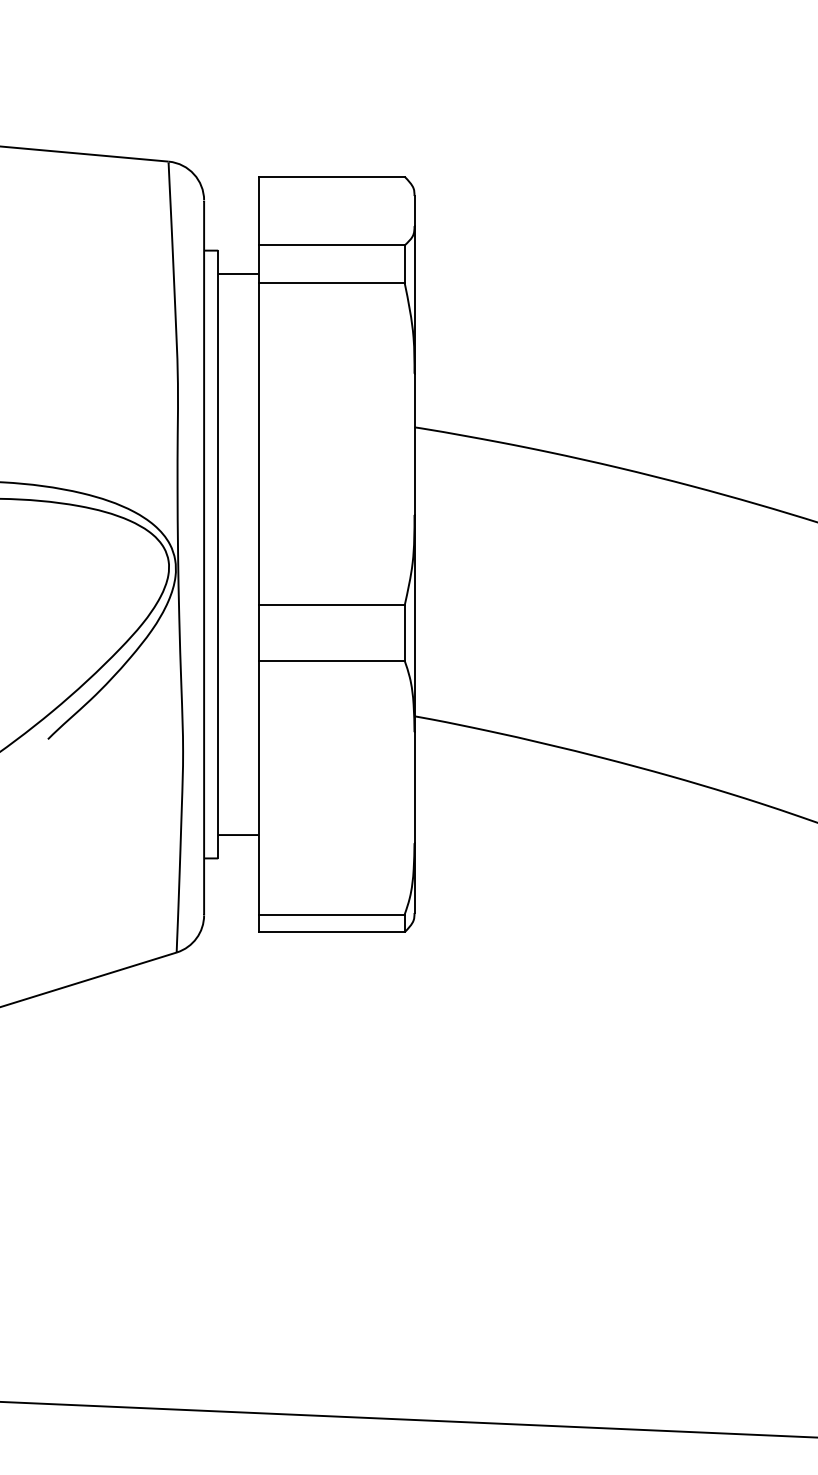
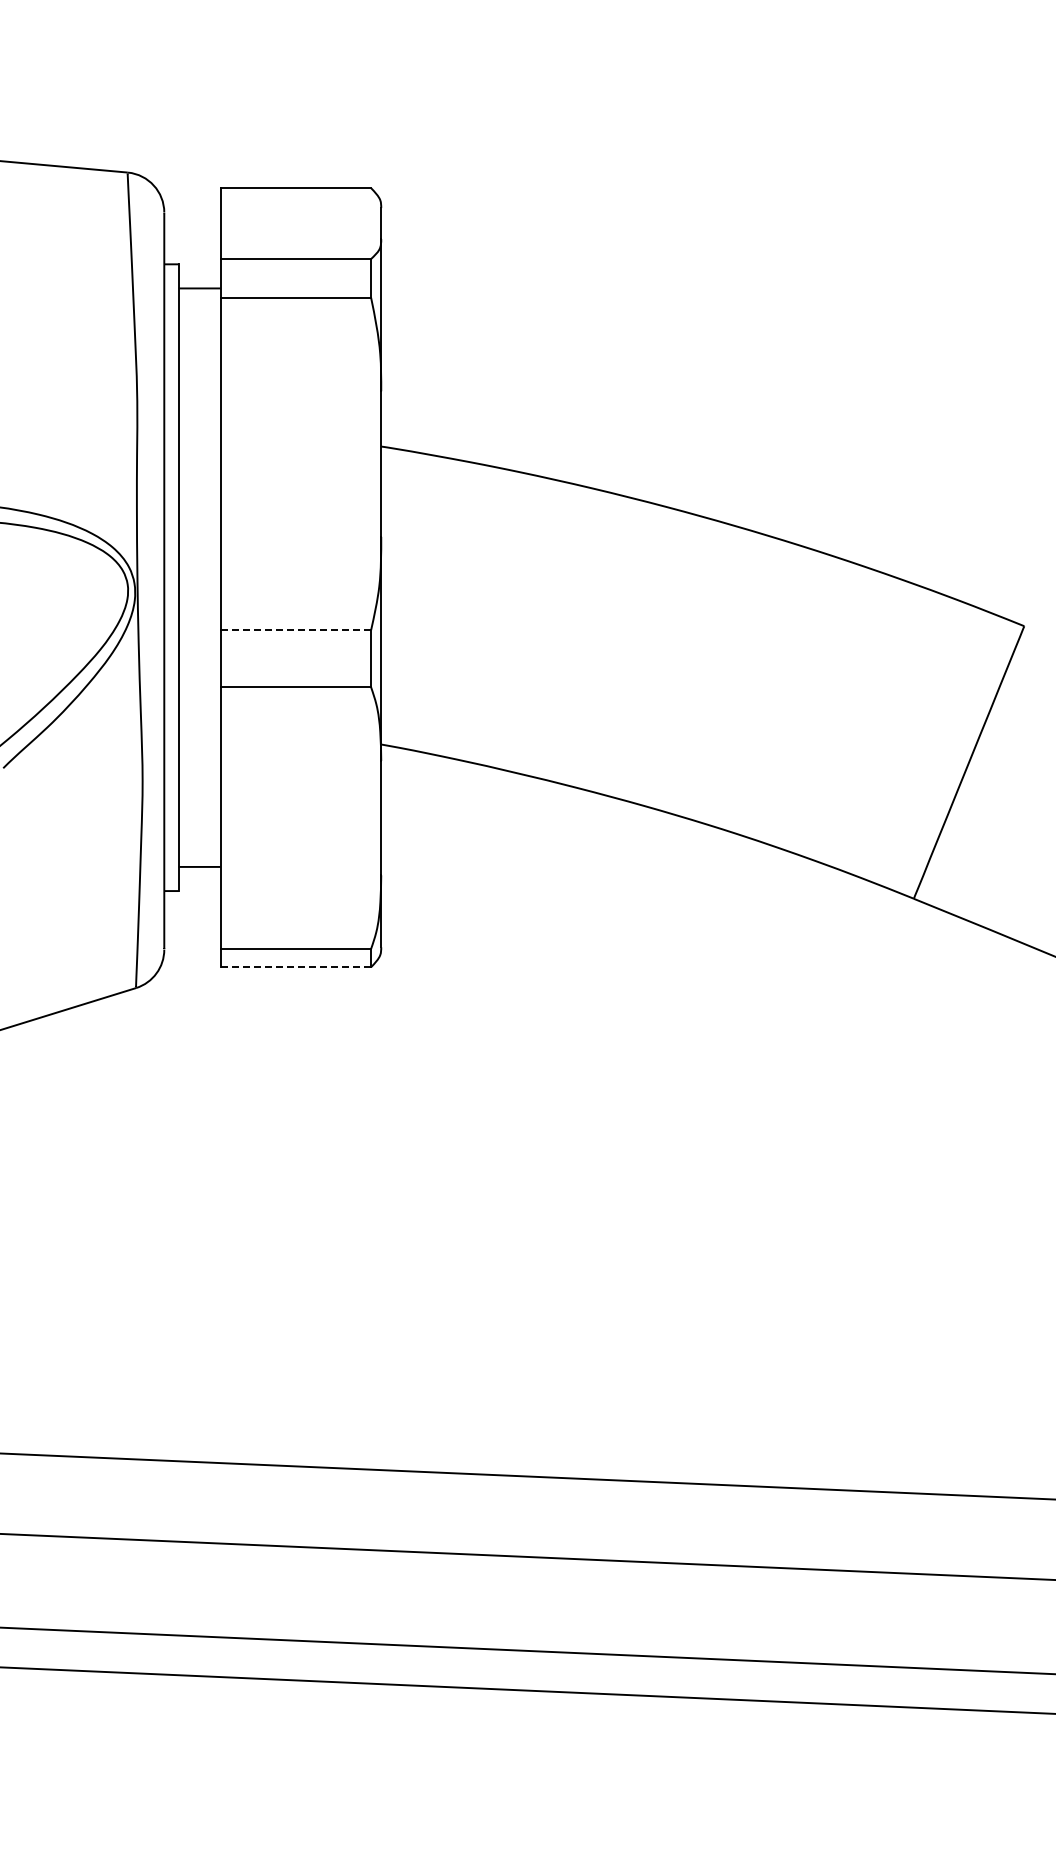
line: (332, 605) -> (296, 630), solid -> dashed
line: (331, 932) -> (295, 967), solid -> dashed

